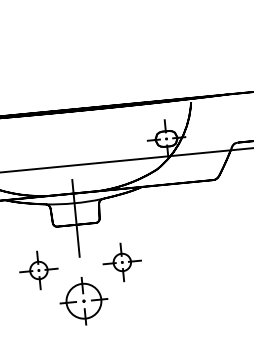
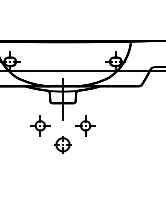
part: (83, 300) -> (62, 144), size x0.7

